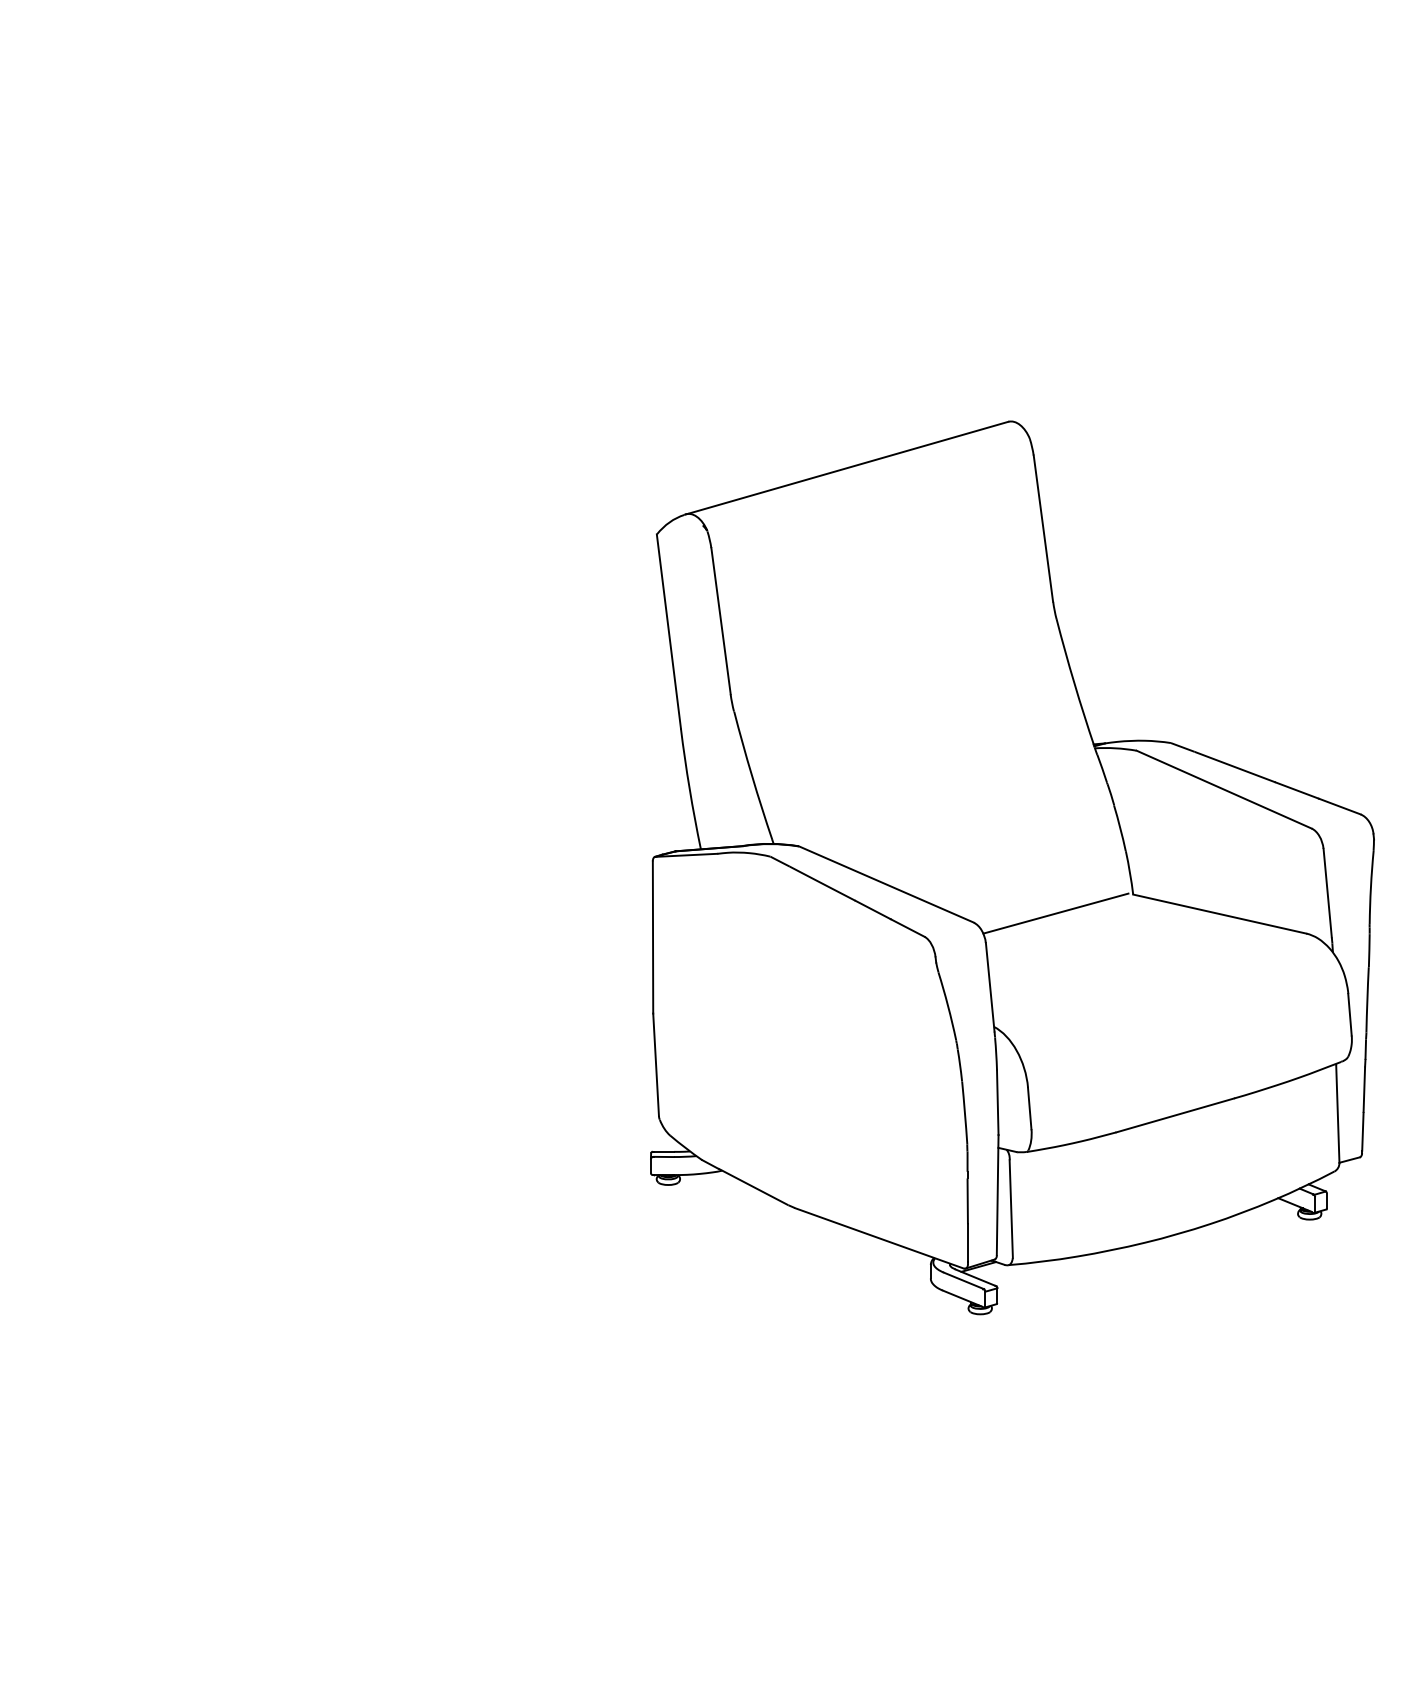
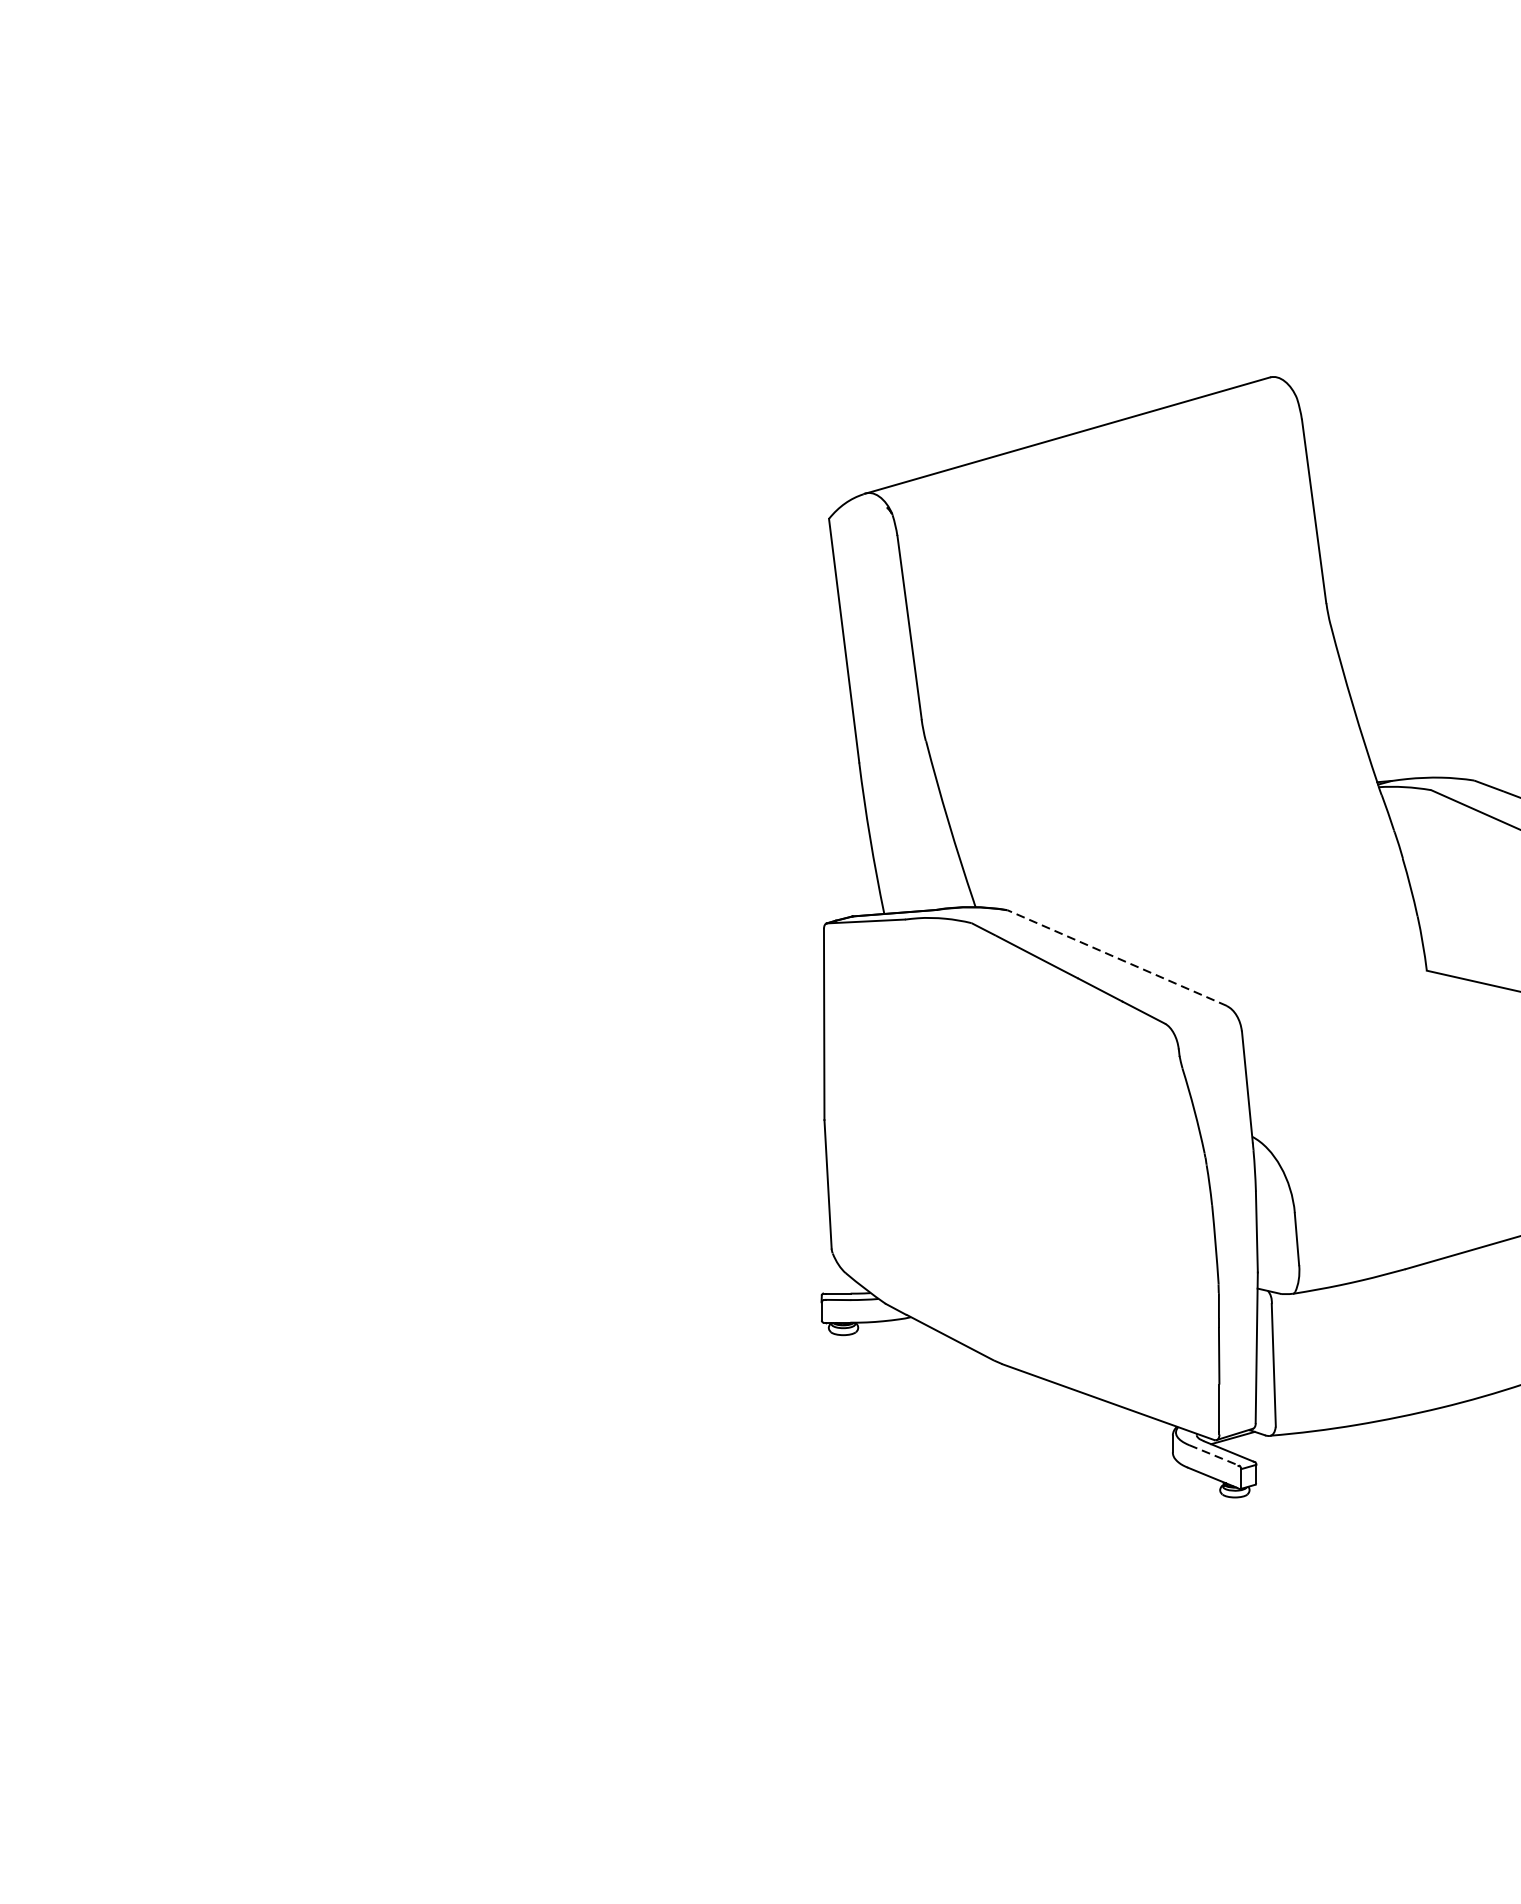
line: (886, 884) -> (1117, 958), solid -> dashed
line: (1055, 913) -> (1329, 994), removed
line: (963, 1280) -> (1213, 1455), solid -> dashed

